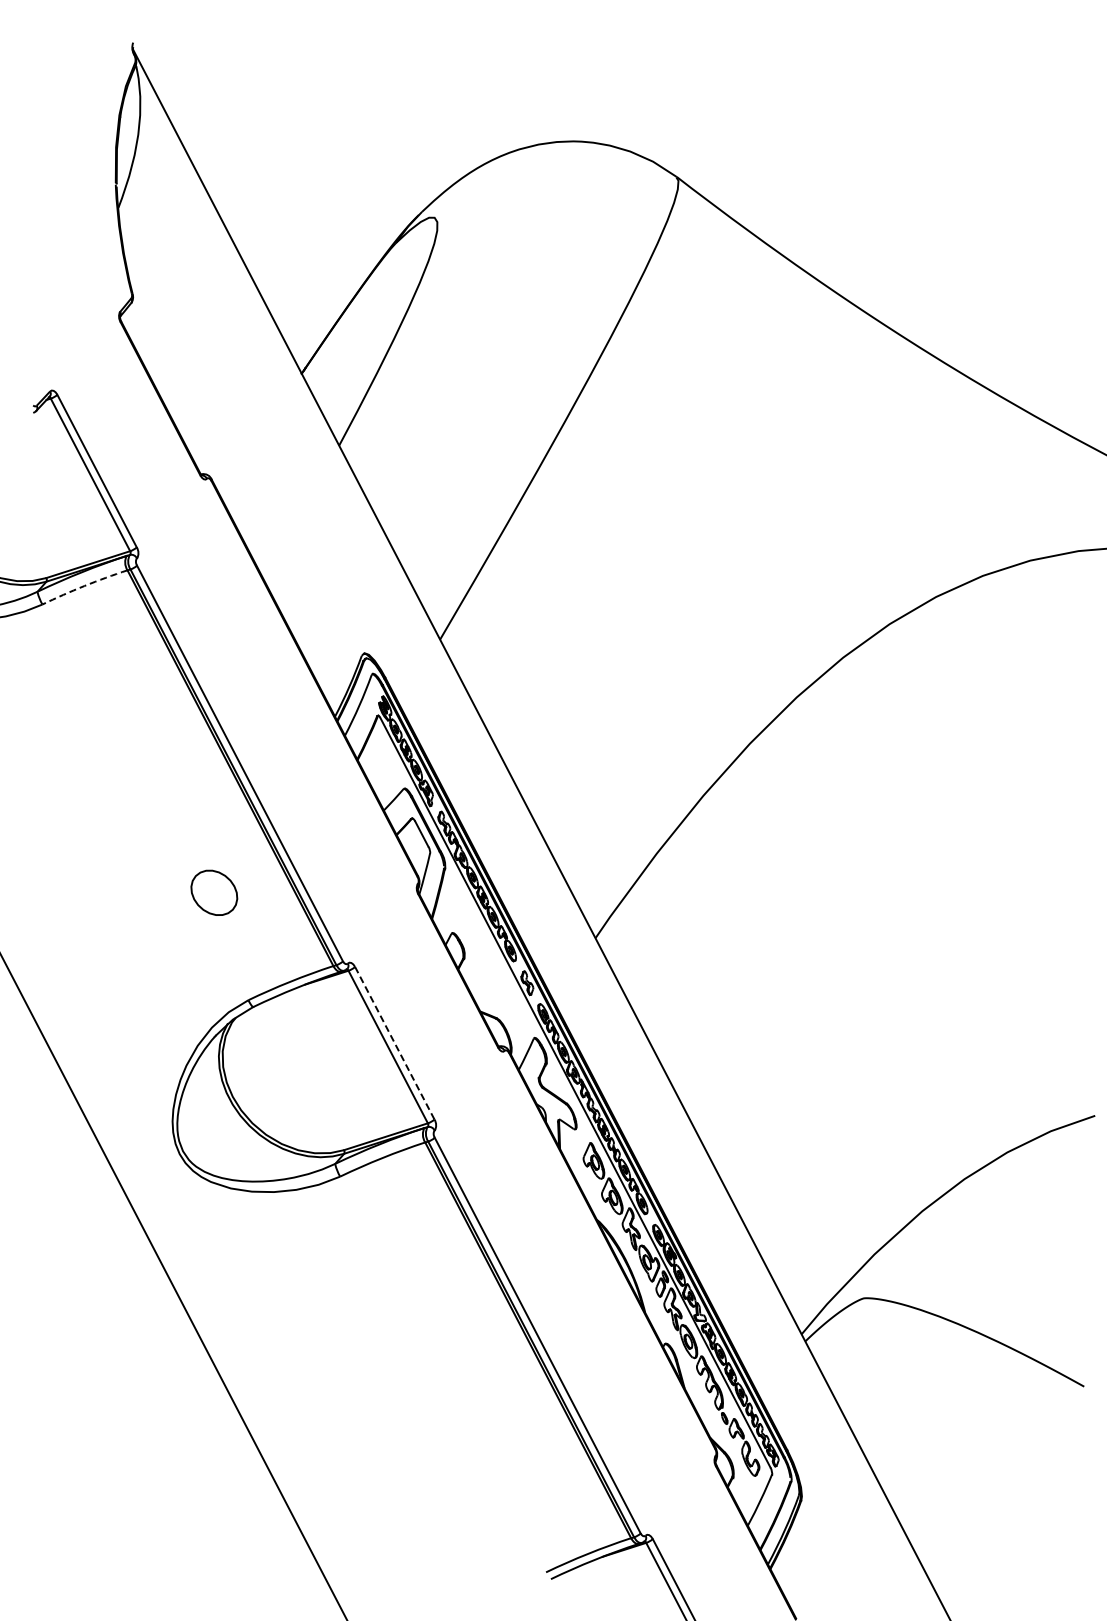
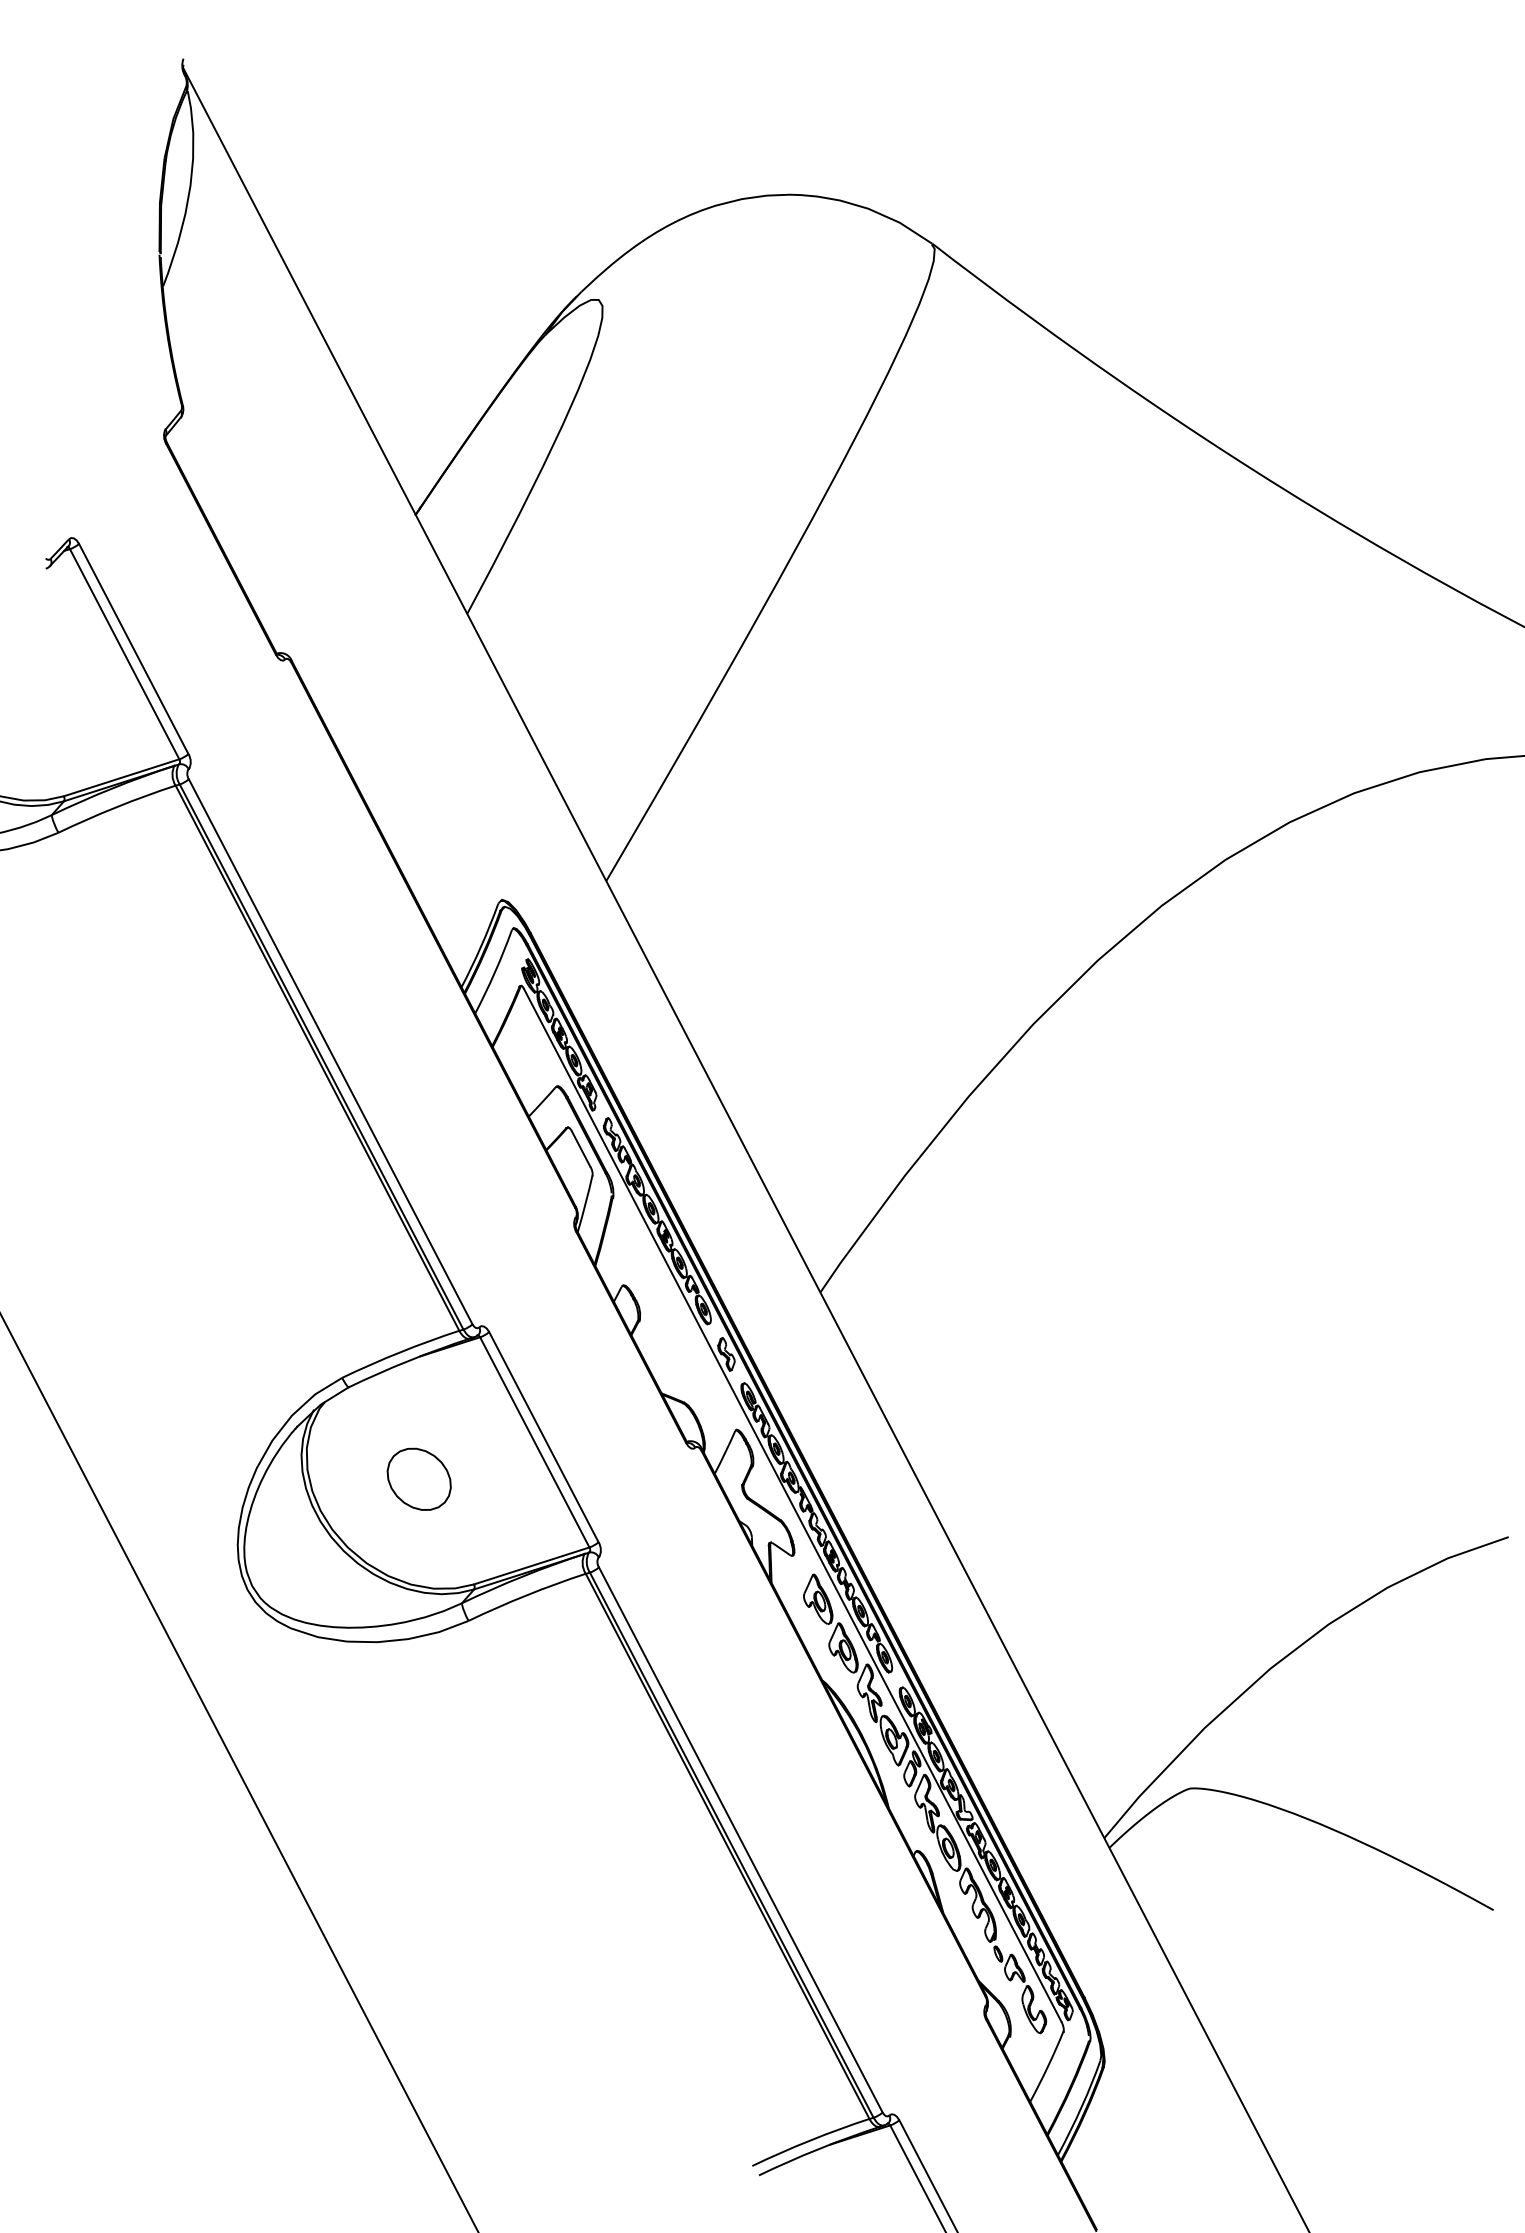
arc: (84, 586) -> (116, 807), dashed -> solid
part: (214, 892) -> (419, 1478), moved
line: (394, 1043) -> (543, 1437), dashed -> solid

